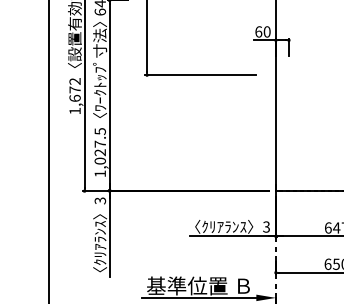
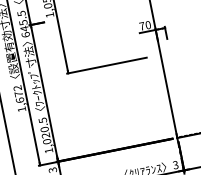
text: (258, 31) -> (141, 26), 60 -> 70
text: (99, 143) -> (44, 129), 1,027.5 -> 1,020.5

